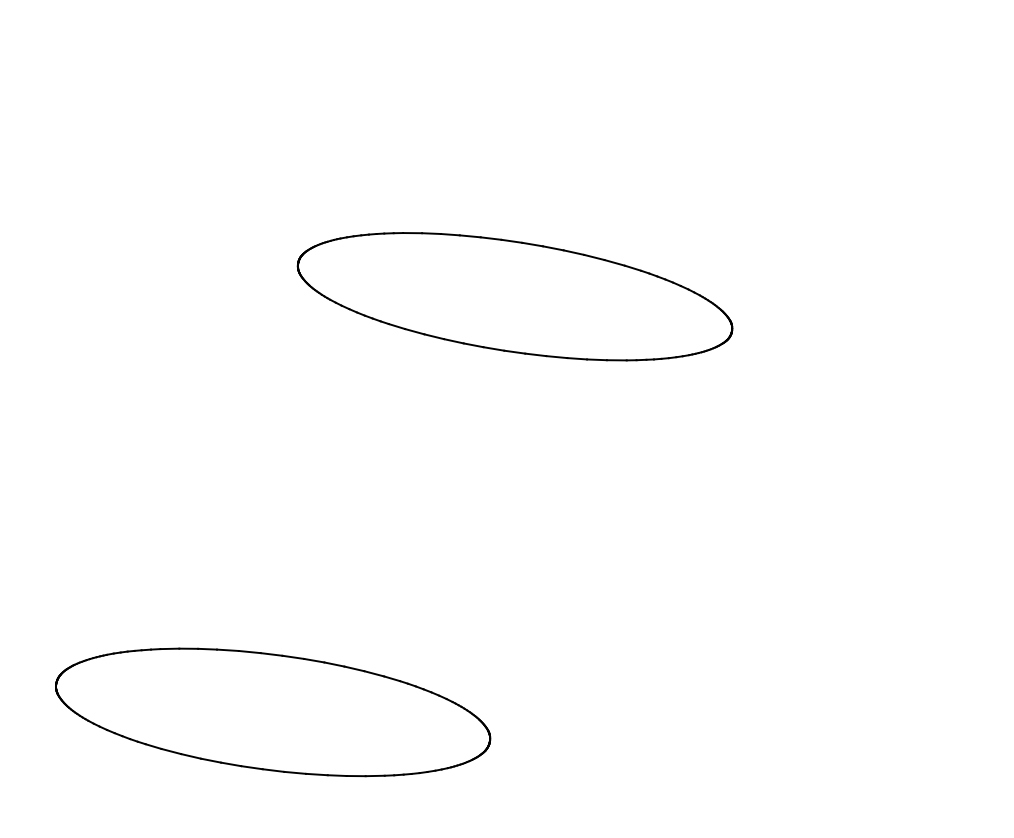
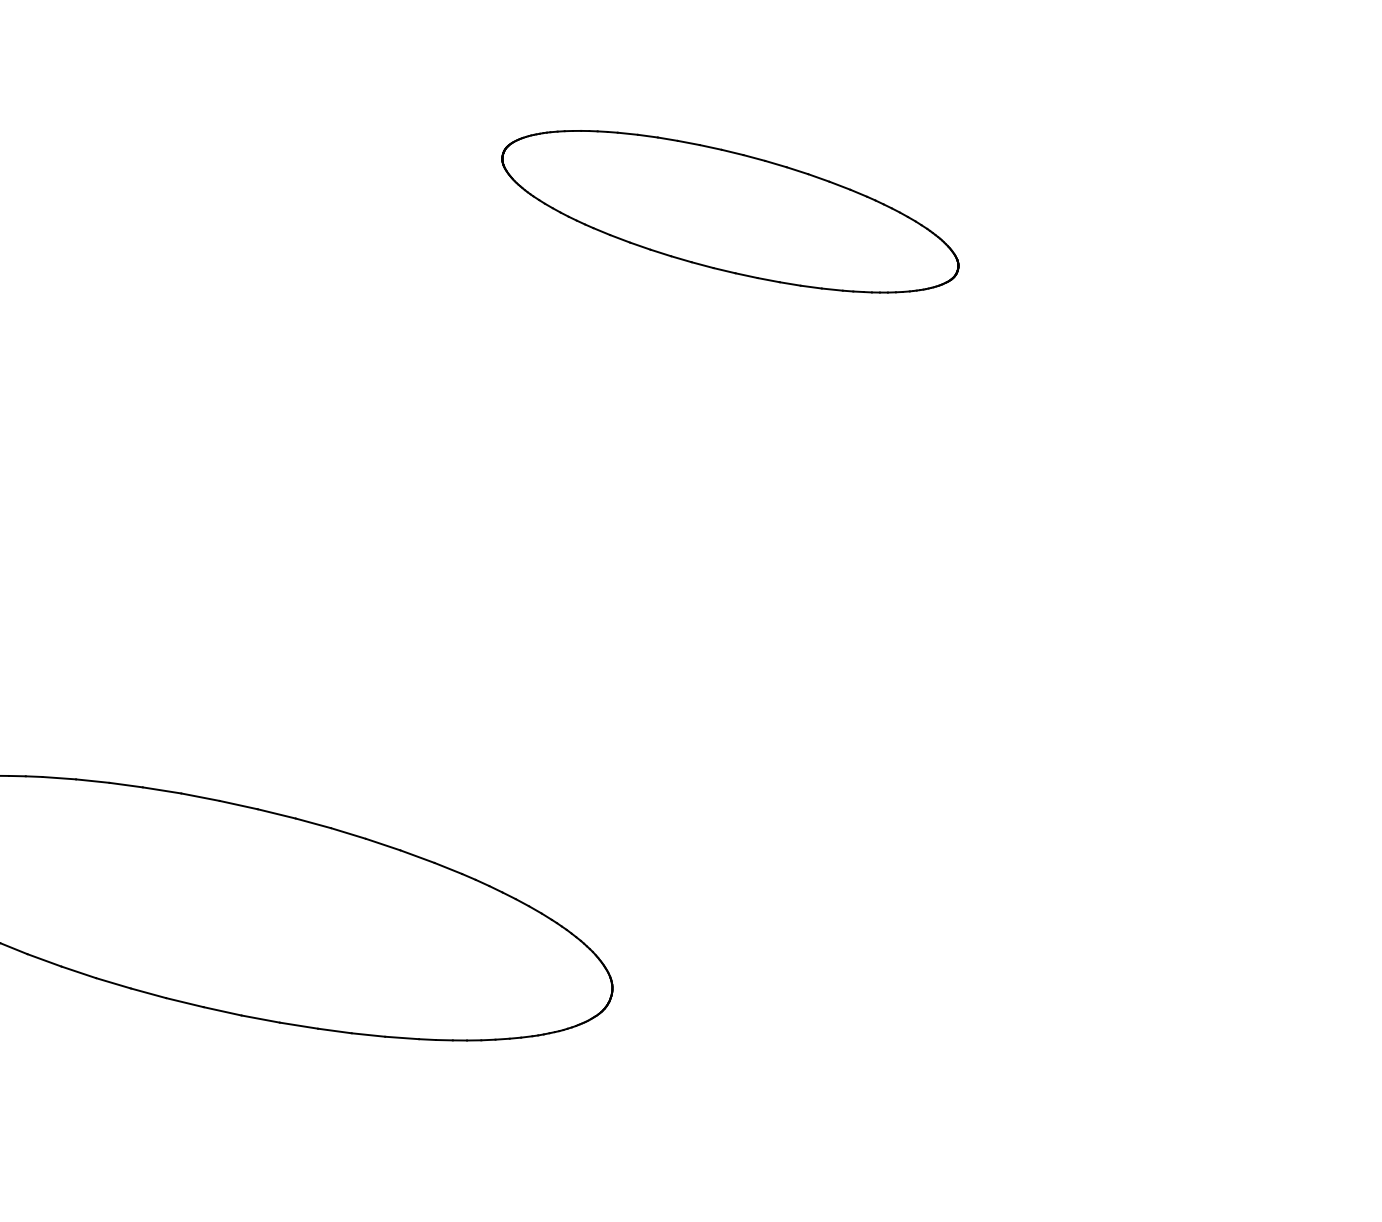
part: (514, 296) -> (729, 211), size x0.6

